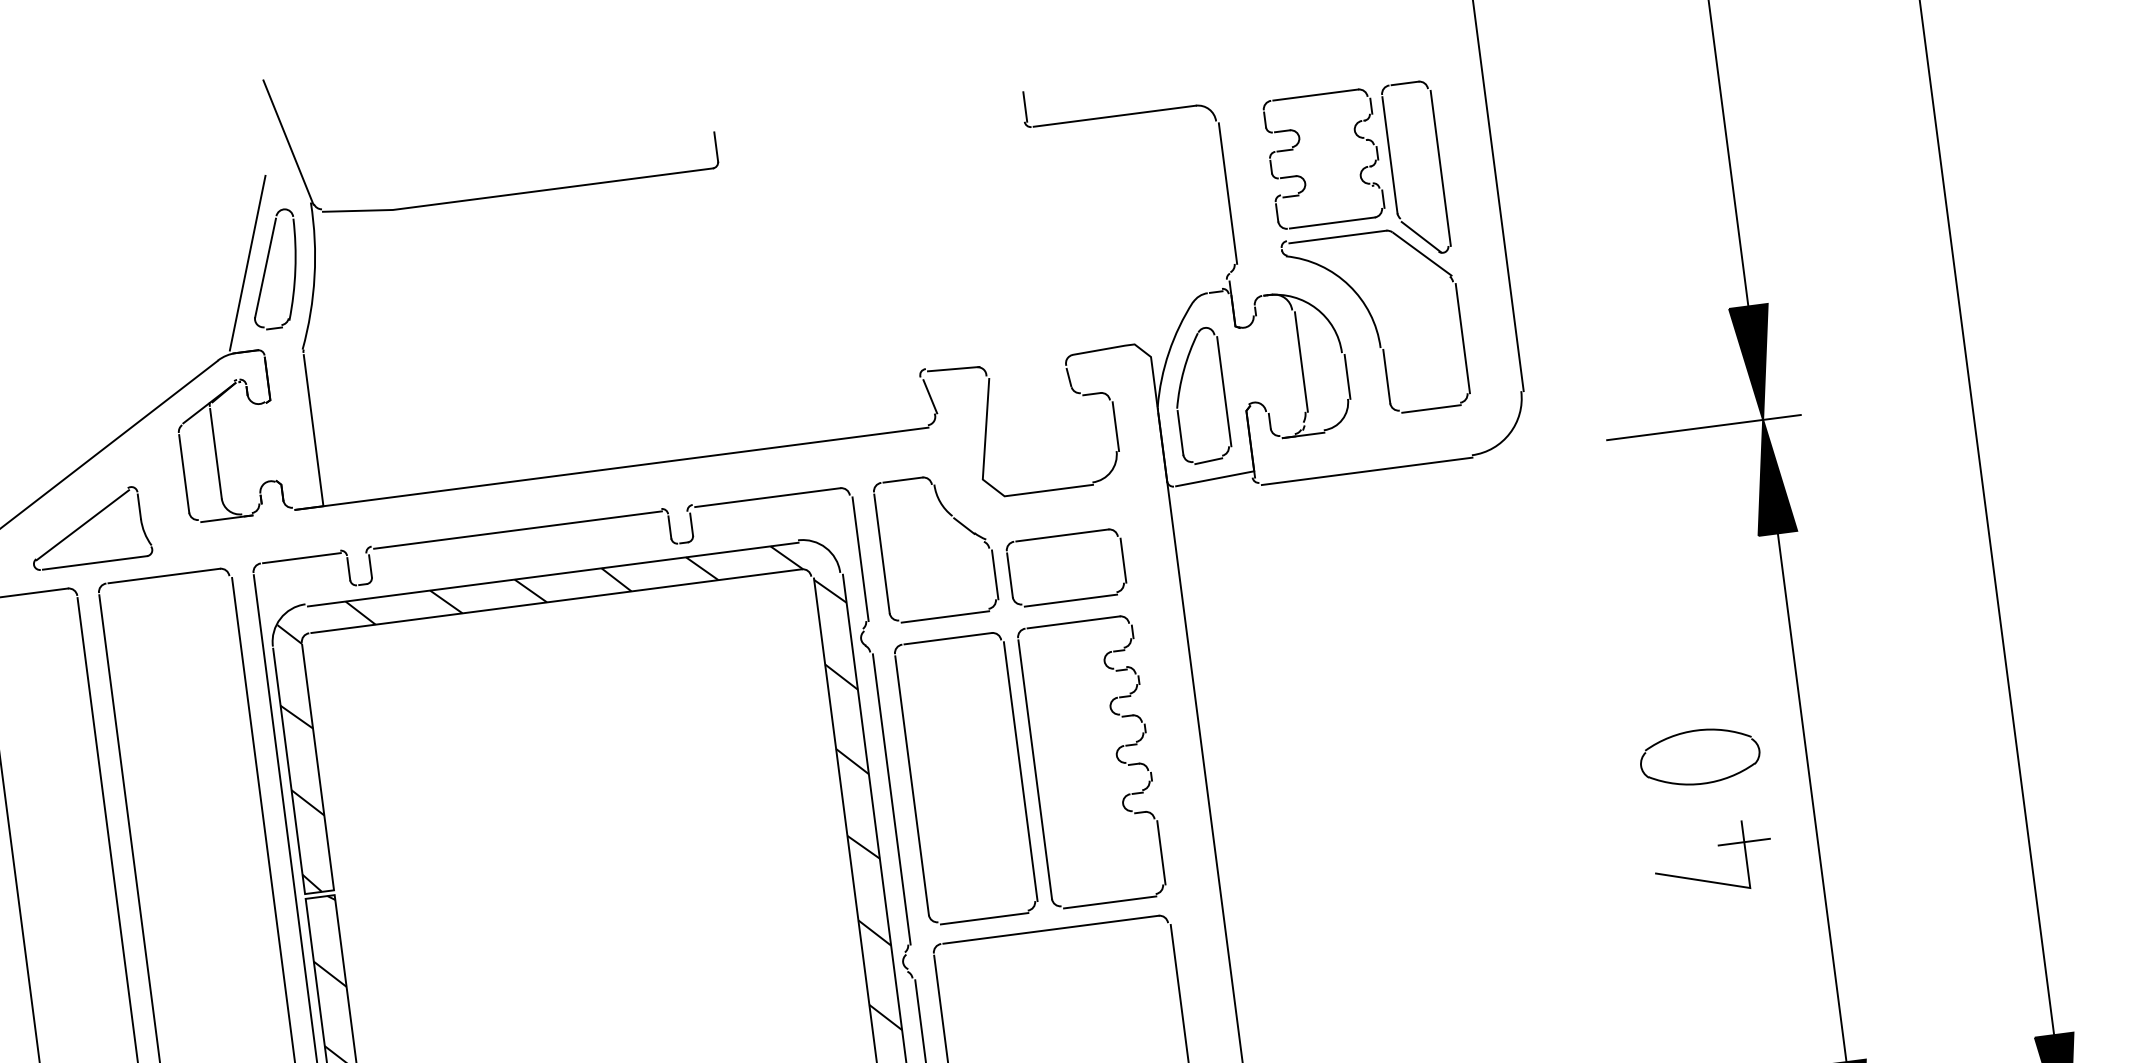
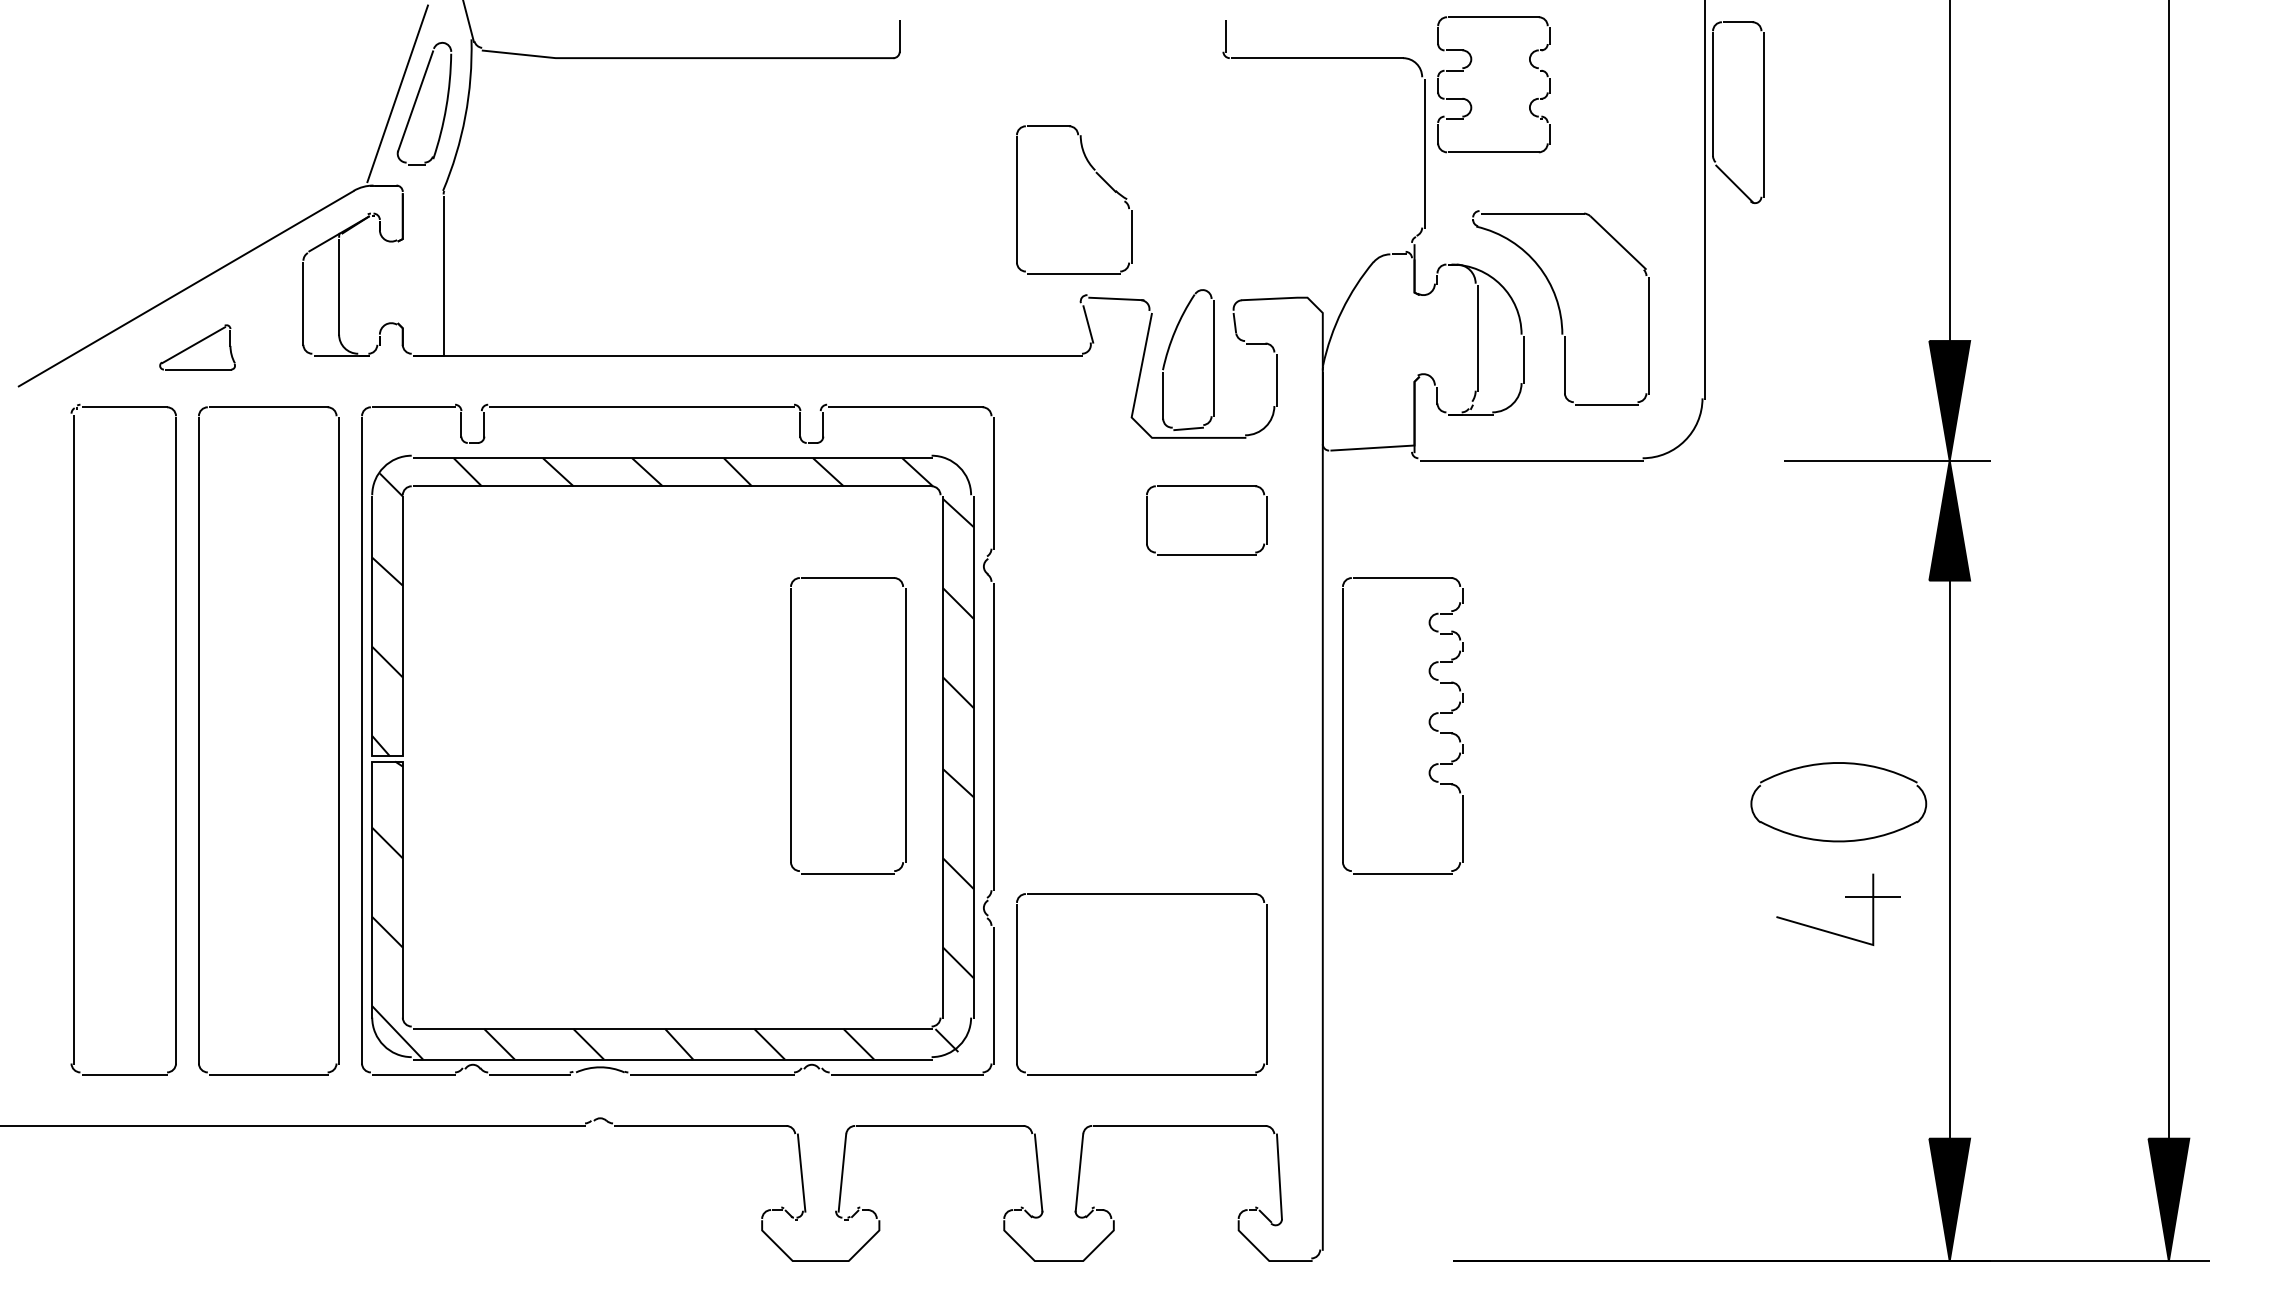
part: (1392, 172) -> (1713, 112), moved
part: (1303, 177) -> (1470, 101), moved
part: (1180, 392) -> (1168, 353), moved
part: (955, 520) -> (1097, 175), moved
part: (89, 528) -> (197, 347), size x0.6
part: (1115, 757) -> (1428, 723), moved
part: (1699, 757) -> (1838, 802), size x1.4
part: (912, 785) -> (791, 725), moved

